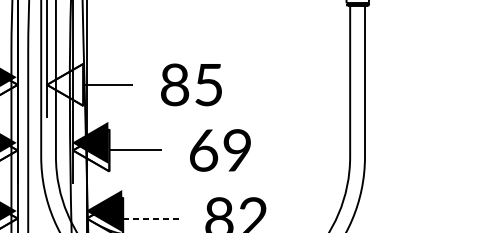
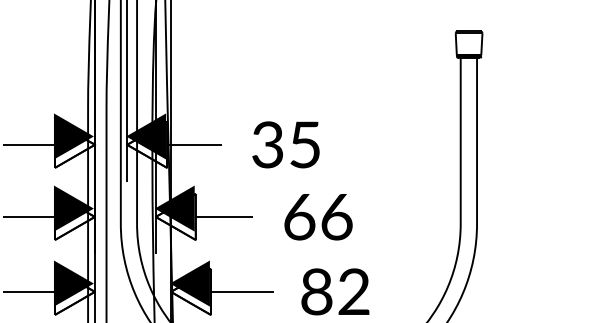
fill: (64, 77) -> (146, 136), added
text: (174, 84) -> (267, 144), 85 -> 35
text: (237, 150) -> (336, 216), 69 -> 66
line: (151, 218) -> (242, 291), dashed -> solid

